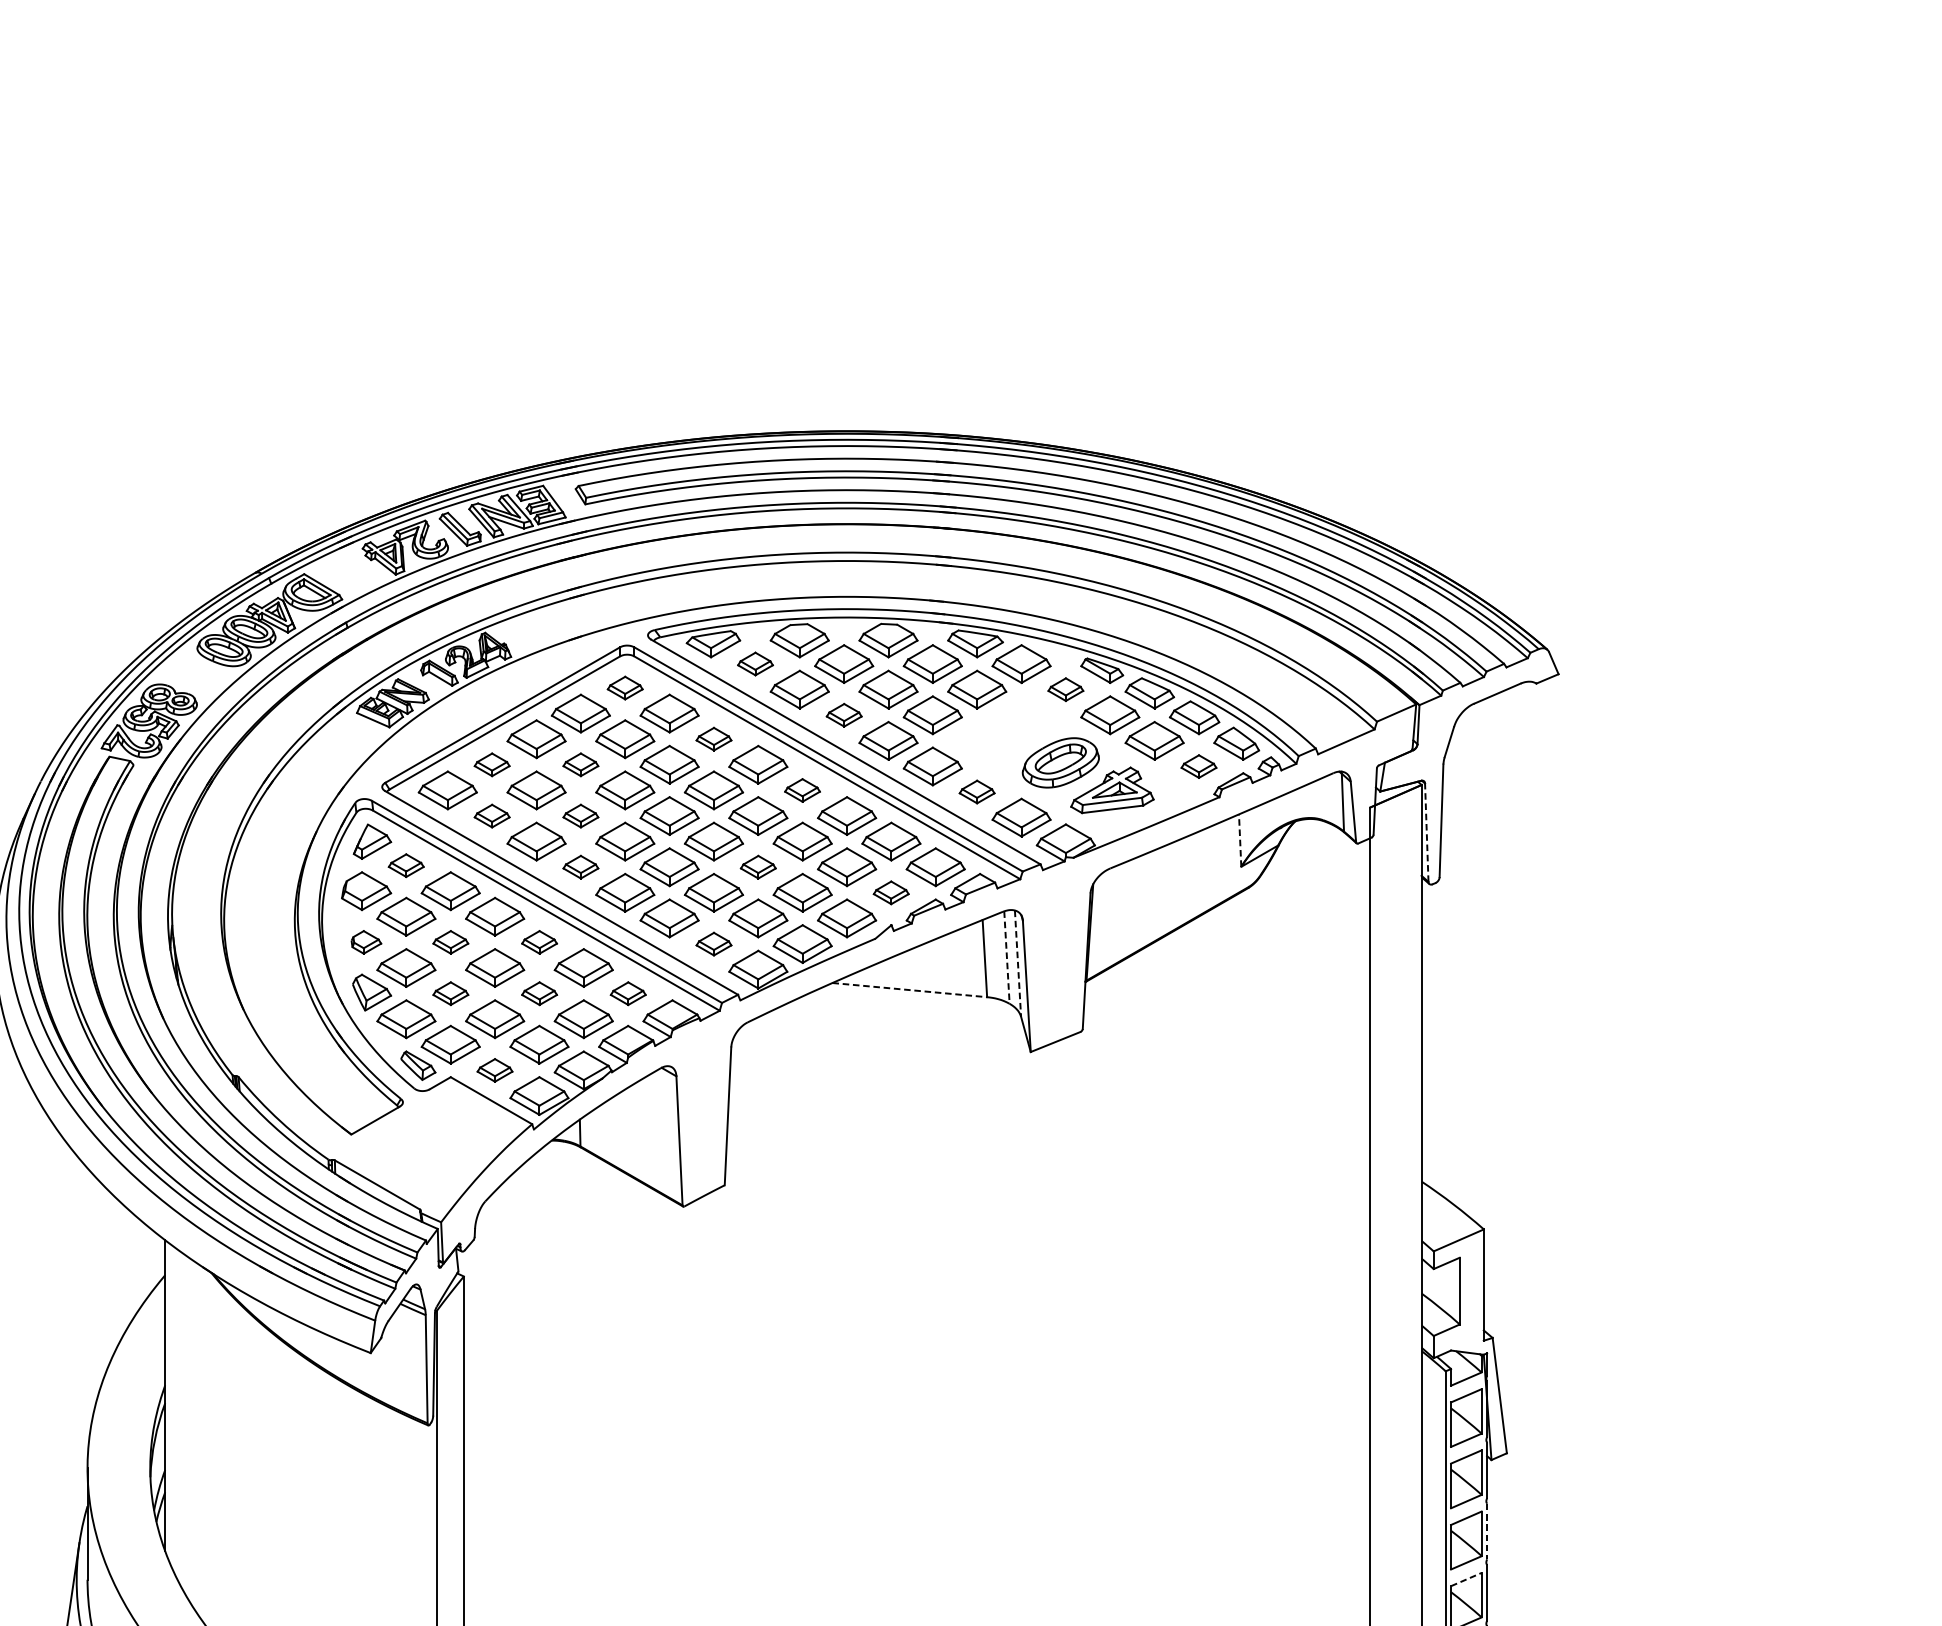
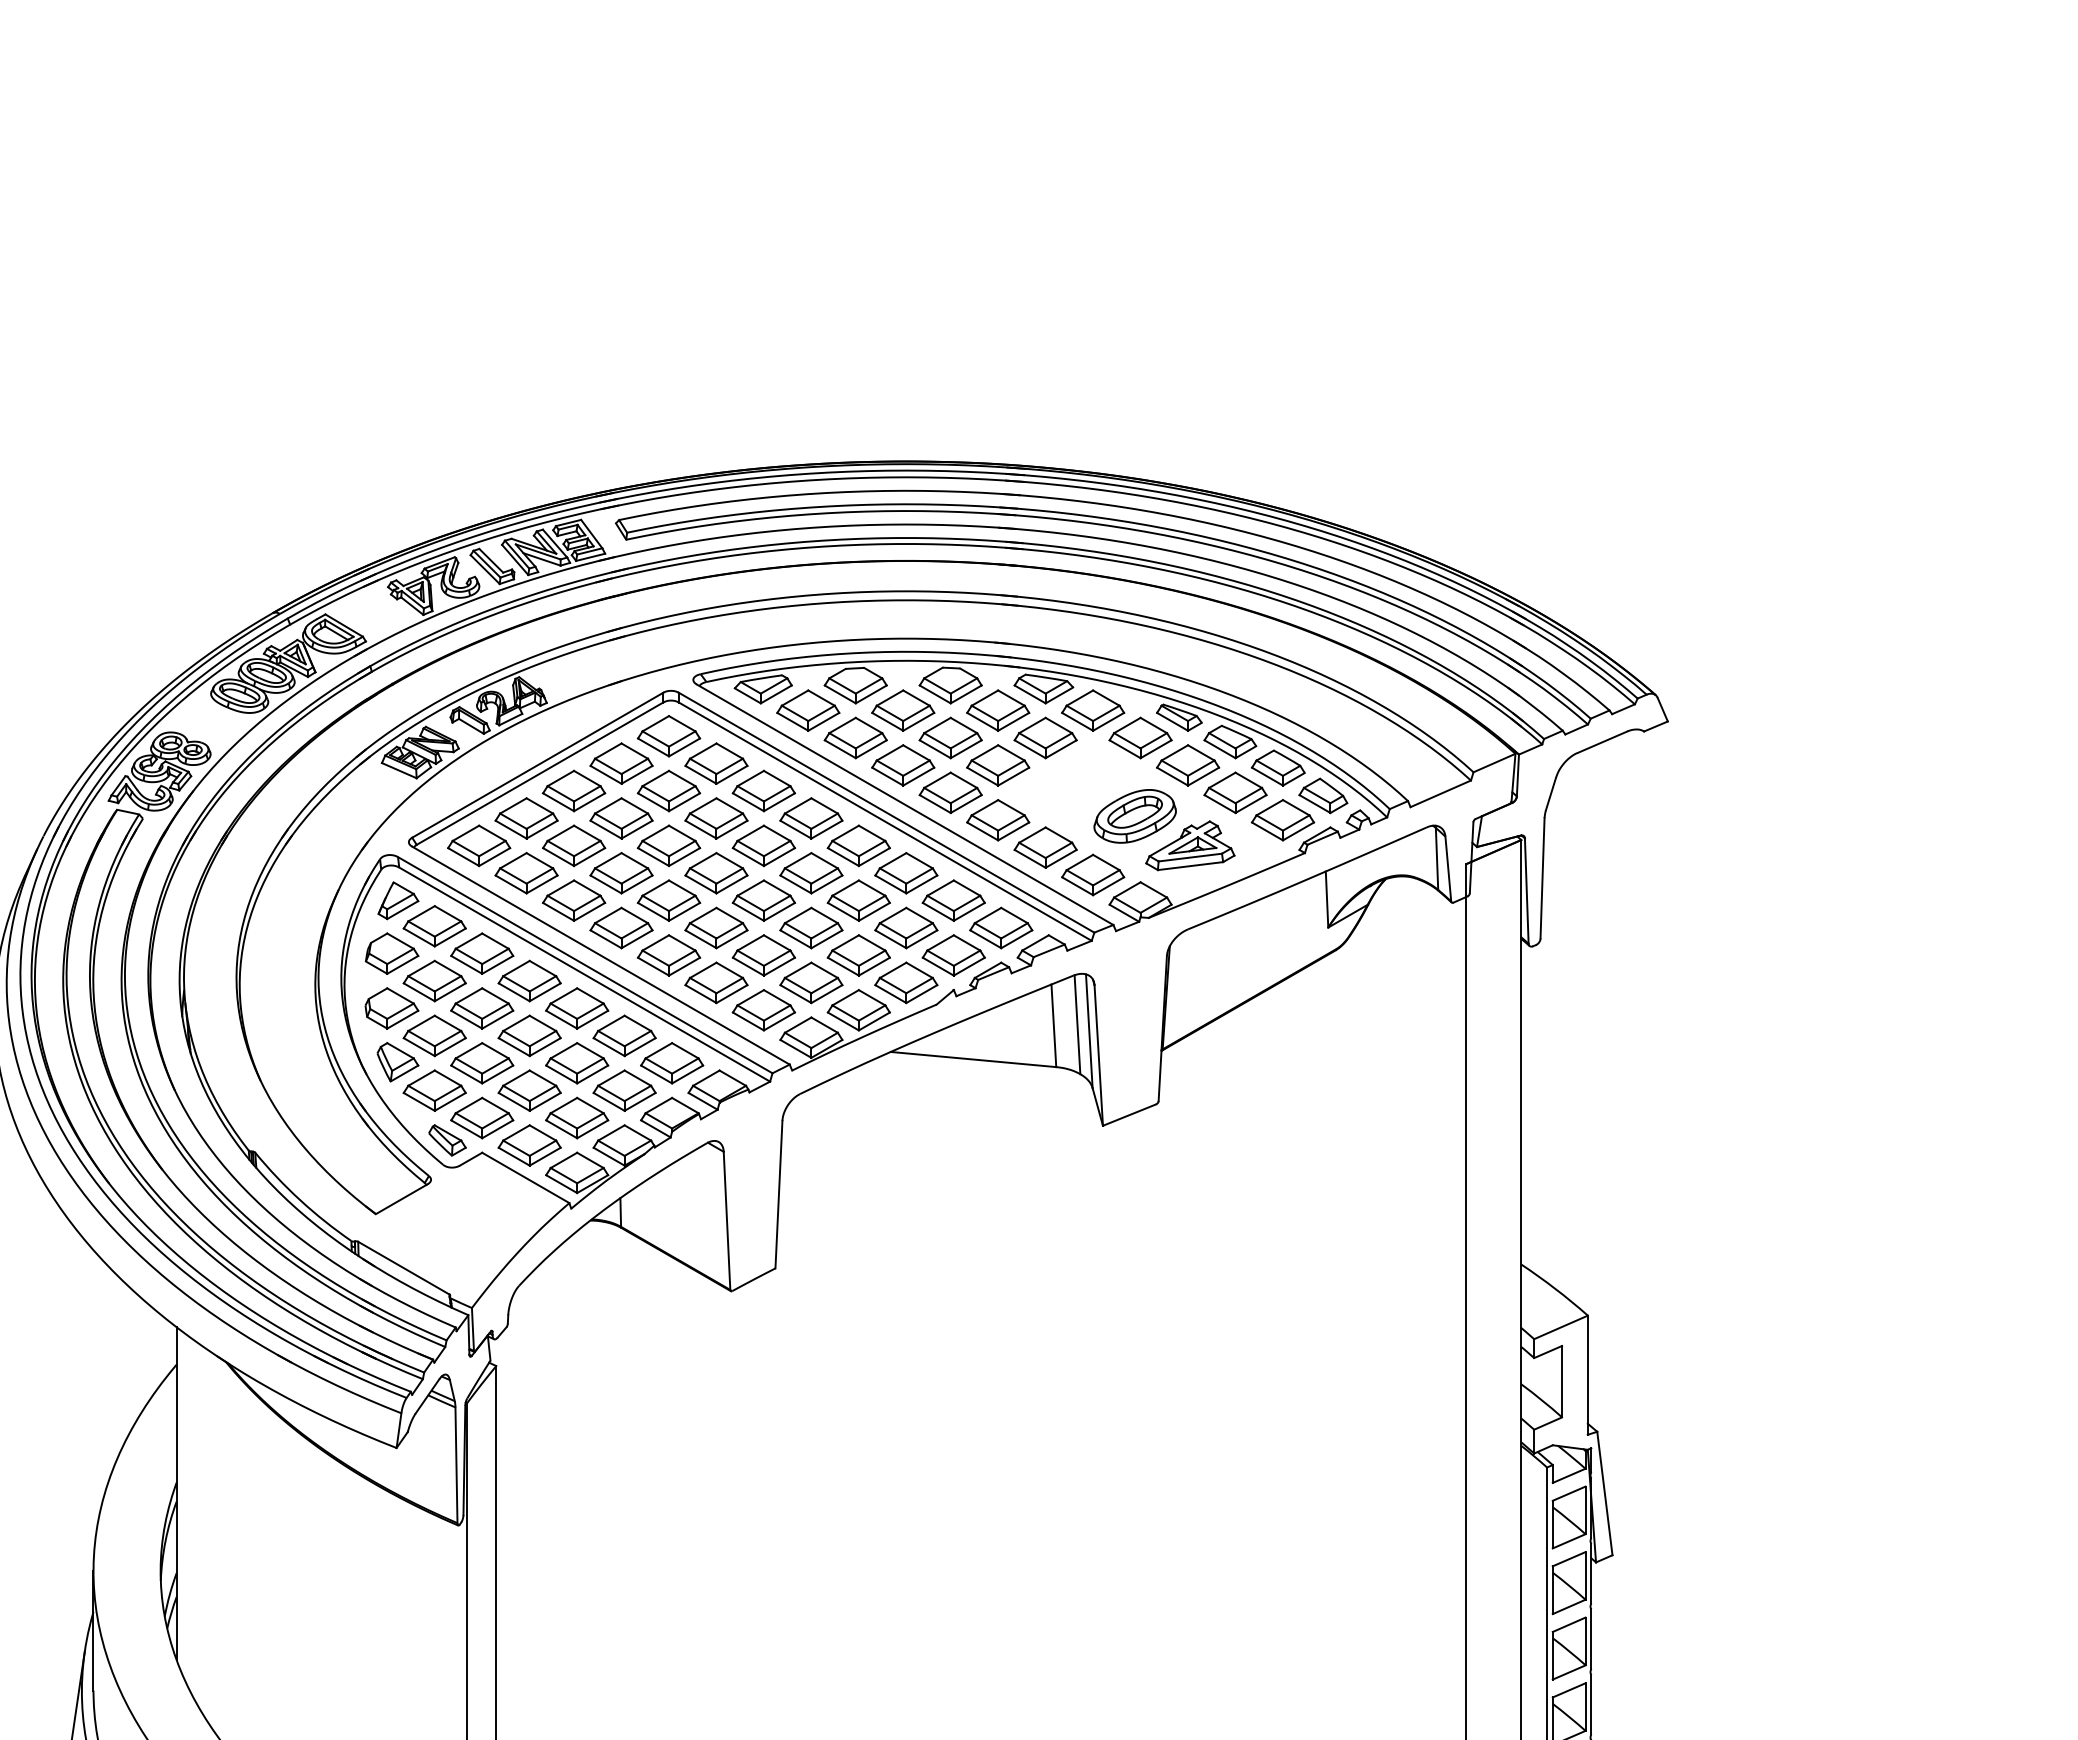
part: (755, 663) -> (808, 710), size x1.67
part: (624, 688) -> (668, 736), size x1.67
part: (1065, 689) -> (1140, 737), size x1.67
part: (844, 715) -> (903, 765), size x1.67
part: (713, 738) -> (763, 790), size x1.67
part: (492, 764) -> (526, 818), size x1.67
part: (580, 764) -> (621, 818), size x1.67
part: (1198, 766) -> (1282, 820), size x1.67
part: (802, 790) -> (858, 845), size x1.67
part: (977, 791) -> (1045, 847), size x1.67
part: (492, 816) -> (526, 873), size x1.67
part: (580, 816) -> (621, 873), size x1.67
line: (1426, 833) -> (1526, 891), dashed -> solid
line: (1240, 840) -> (1327, 899), dashed -> solid
part: (406, 865) -> (434, 926), size x1.67
part: (580, 866) -> (621, 927), size x1.67
part: (758, 866) -> (811, 927), size x1.67
part: (891, 892) -> (953, 955), size x1.67
part: (365, 942) -> (391, 1008), size x1.67
part: (451, 942) -> (482, 1008), size x1.67
part: (539, 942) -> (577, 1008), size x1.67
part: (713, 944) -> (763, 1010), size x1.67
line: (1006, 957) -> (1077, 1024), dashed -> solid
line: (1018, 963) -> (1089, 1031), dashed -> solid
line: (909, 990) -> (973, 1059), dashed -> solid
part: (451, 993) -> (482, 1063), size x1.67
part: (539, 993) -> (577, 1063), size x1.67
part: (628, 993) -> (672, 1063), size x1.67
part: (494, 1070) -> (529, 1145), size x1.67
line: (1487, 1531) -> (1591, 1638), dashed -> solid
line: (1466, 1579) -> (1569, 1690), dashed -> solid

